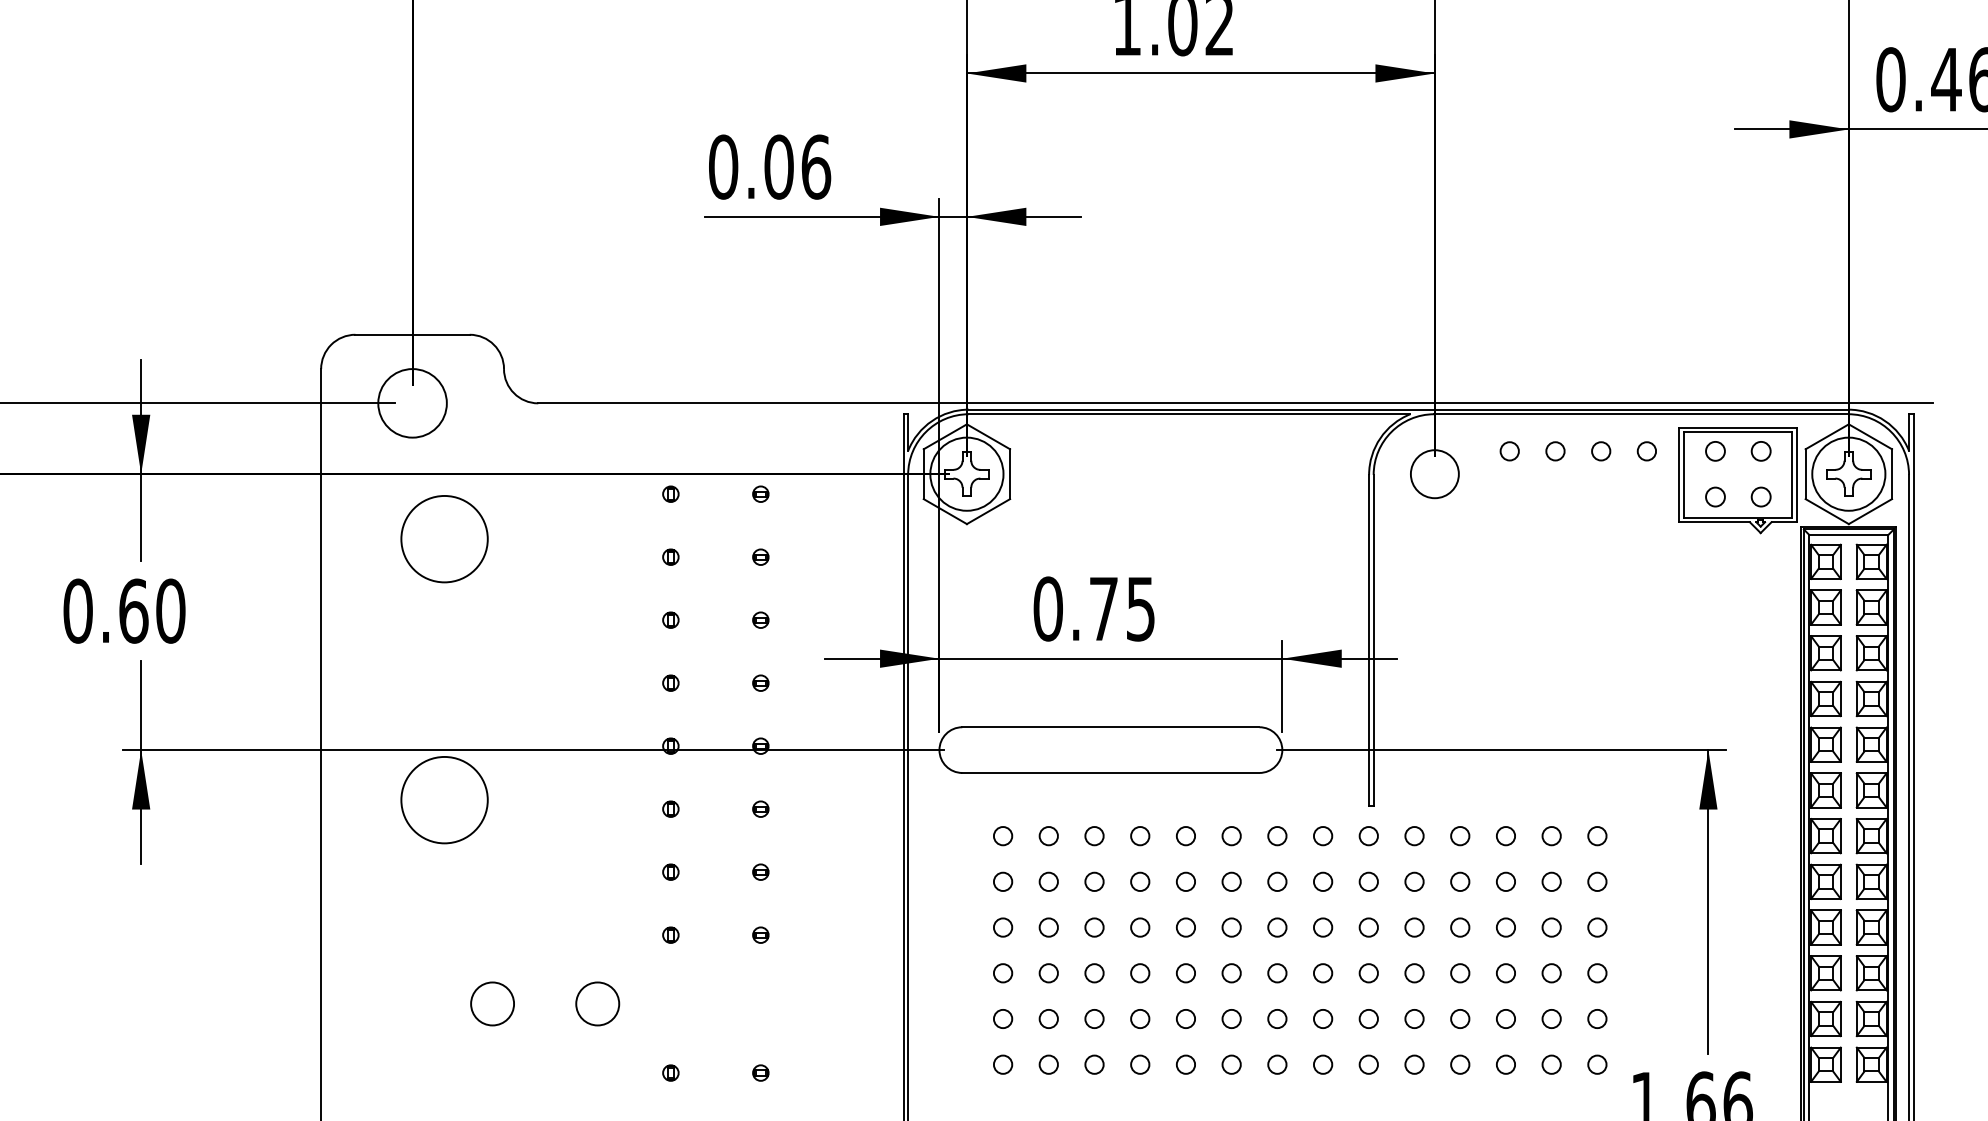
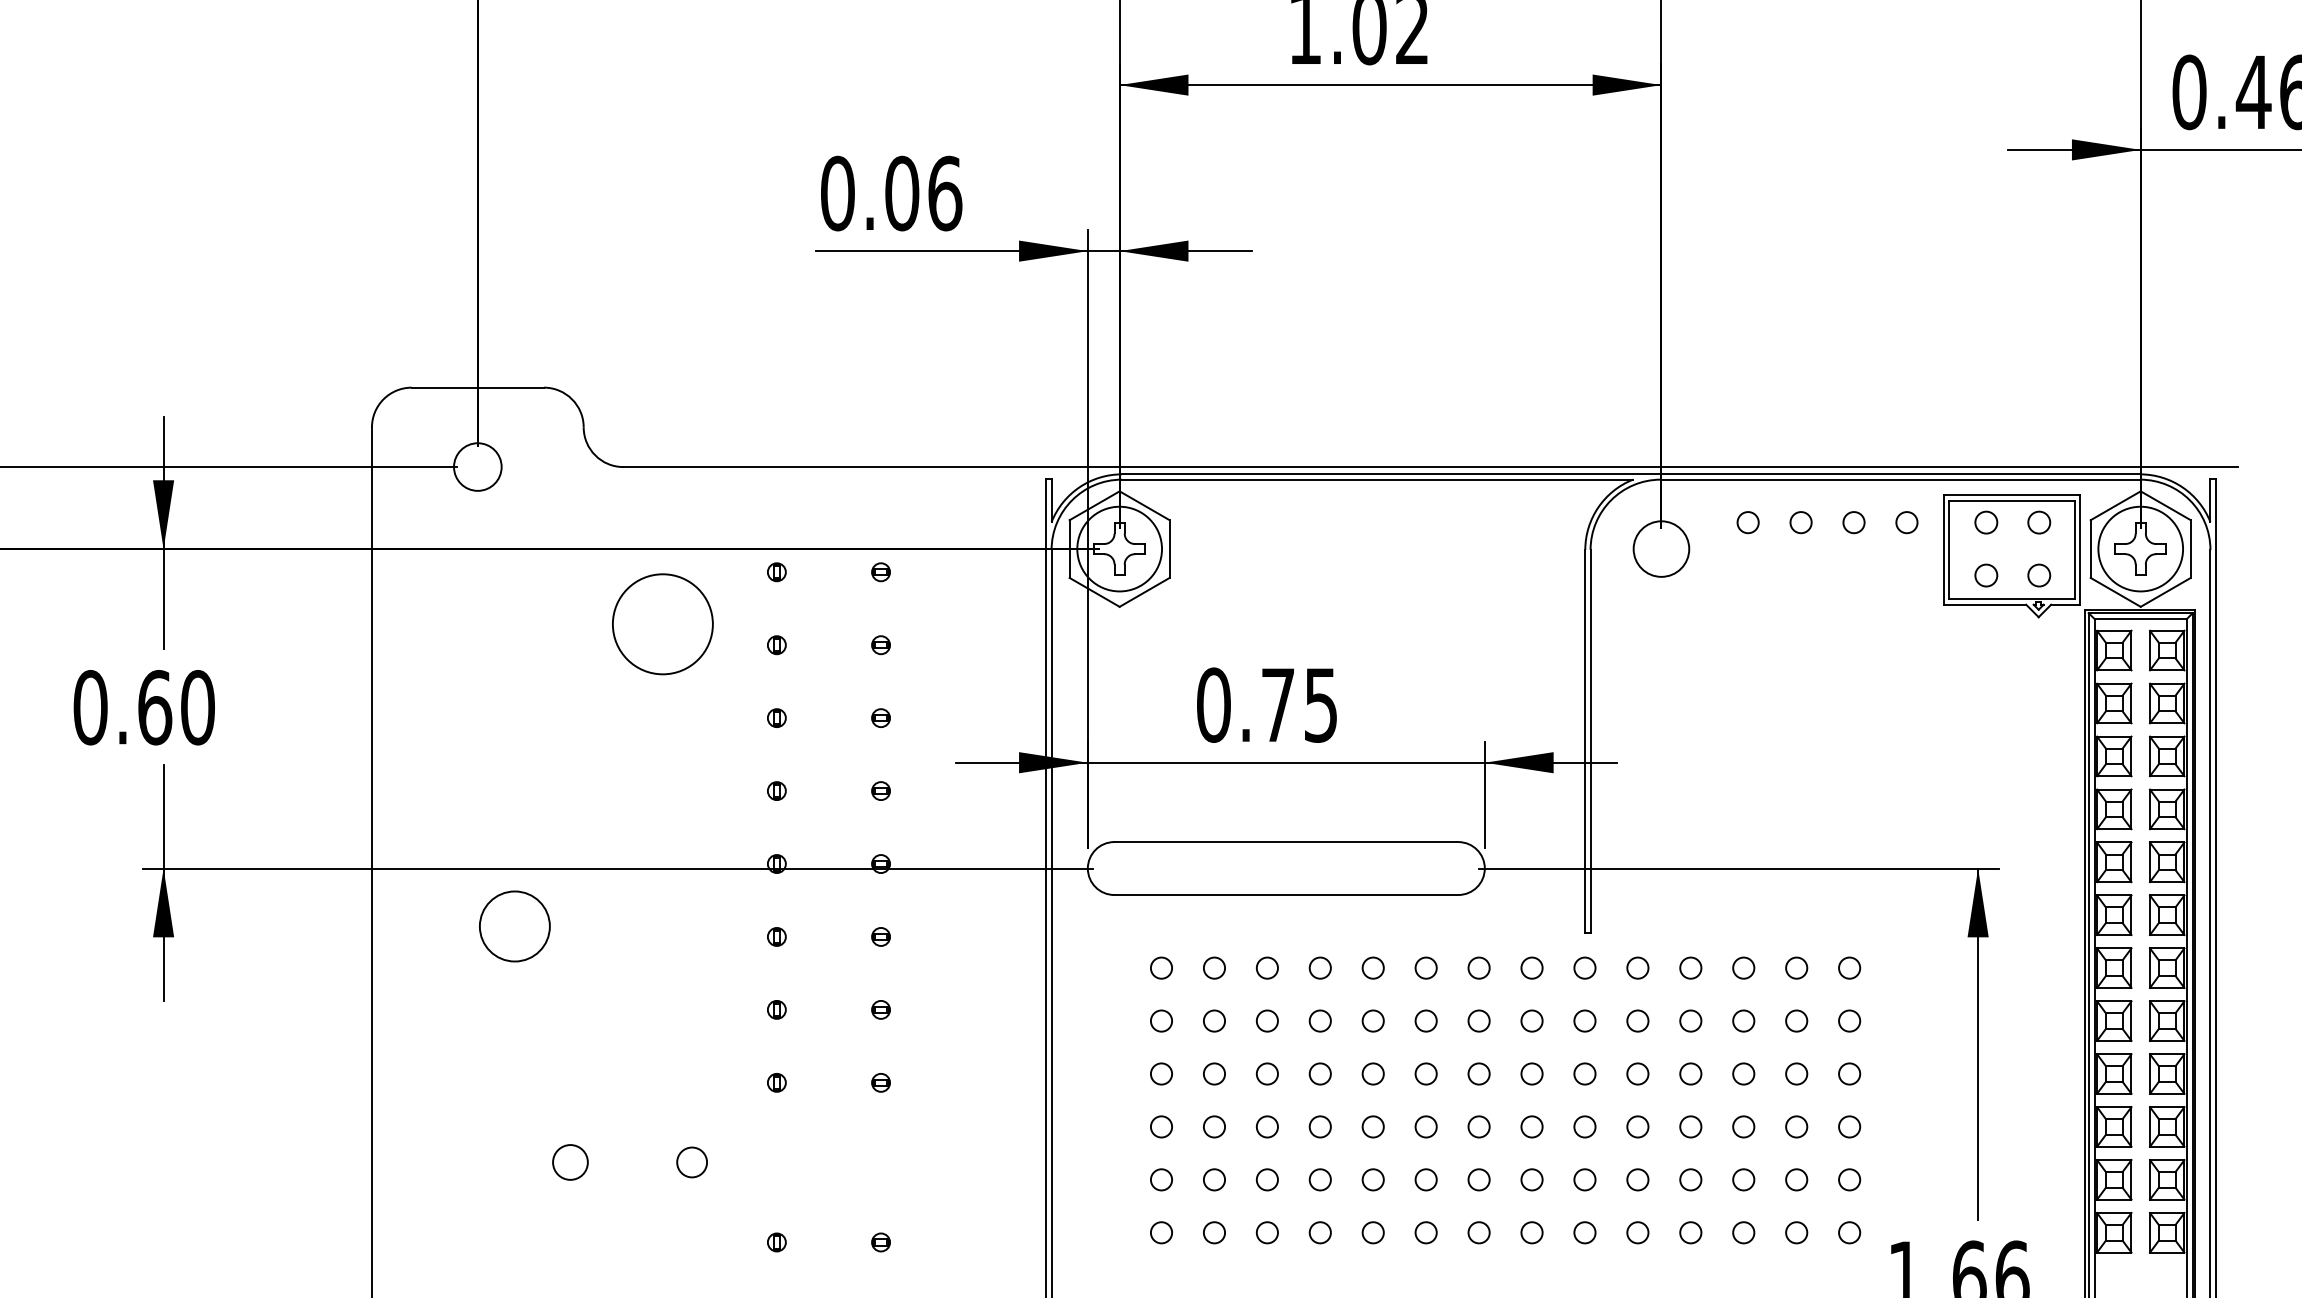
circle: (412, 402) -> (477, 466), size x0.6
circle: (444, 539) -> (662, 624), moved
circle: (444, 800) -> (514, 926), size x0.7
circle: (492, 1004) -> (570, 1162), size x0.7
circle: (597, 1004) -> (691, 1162), size x0.6

